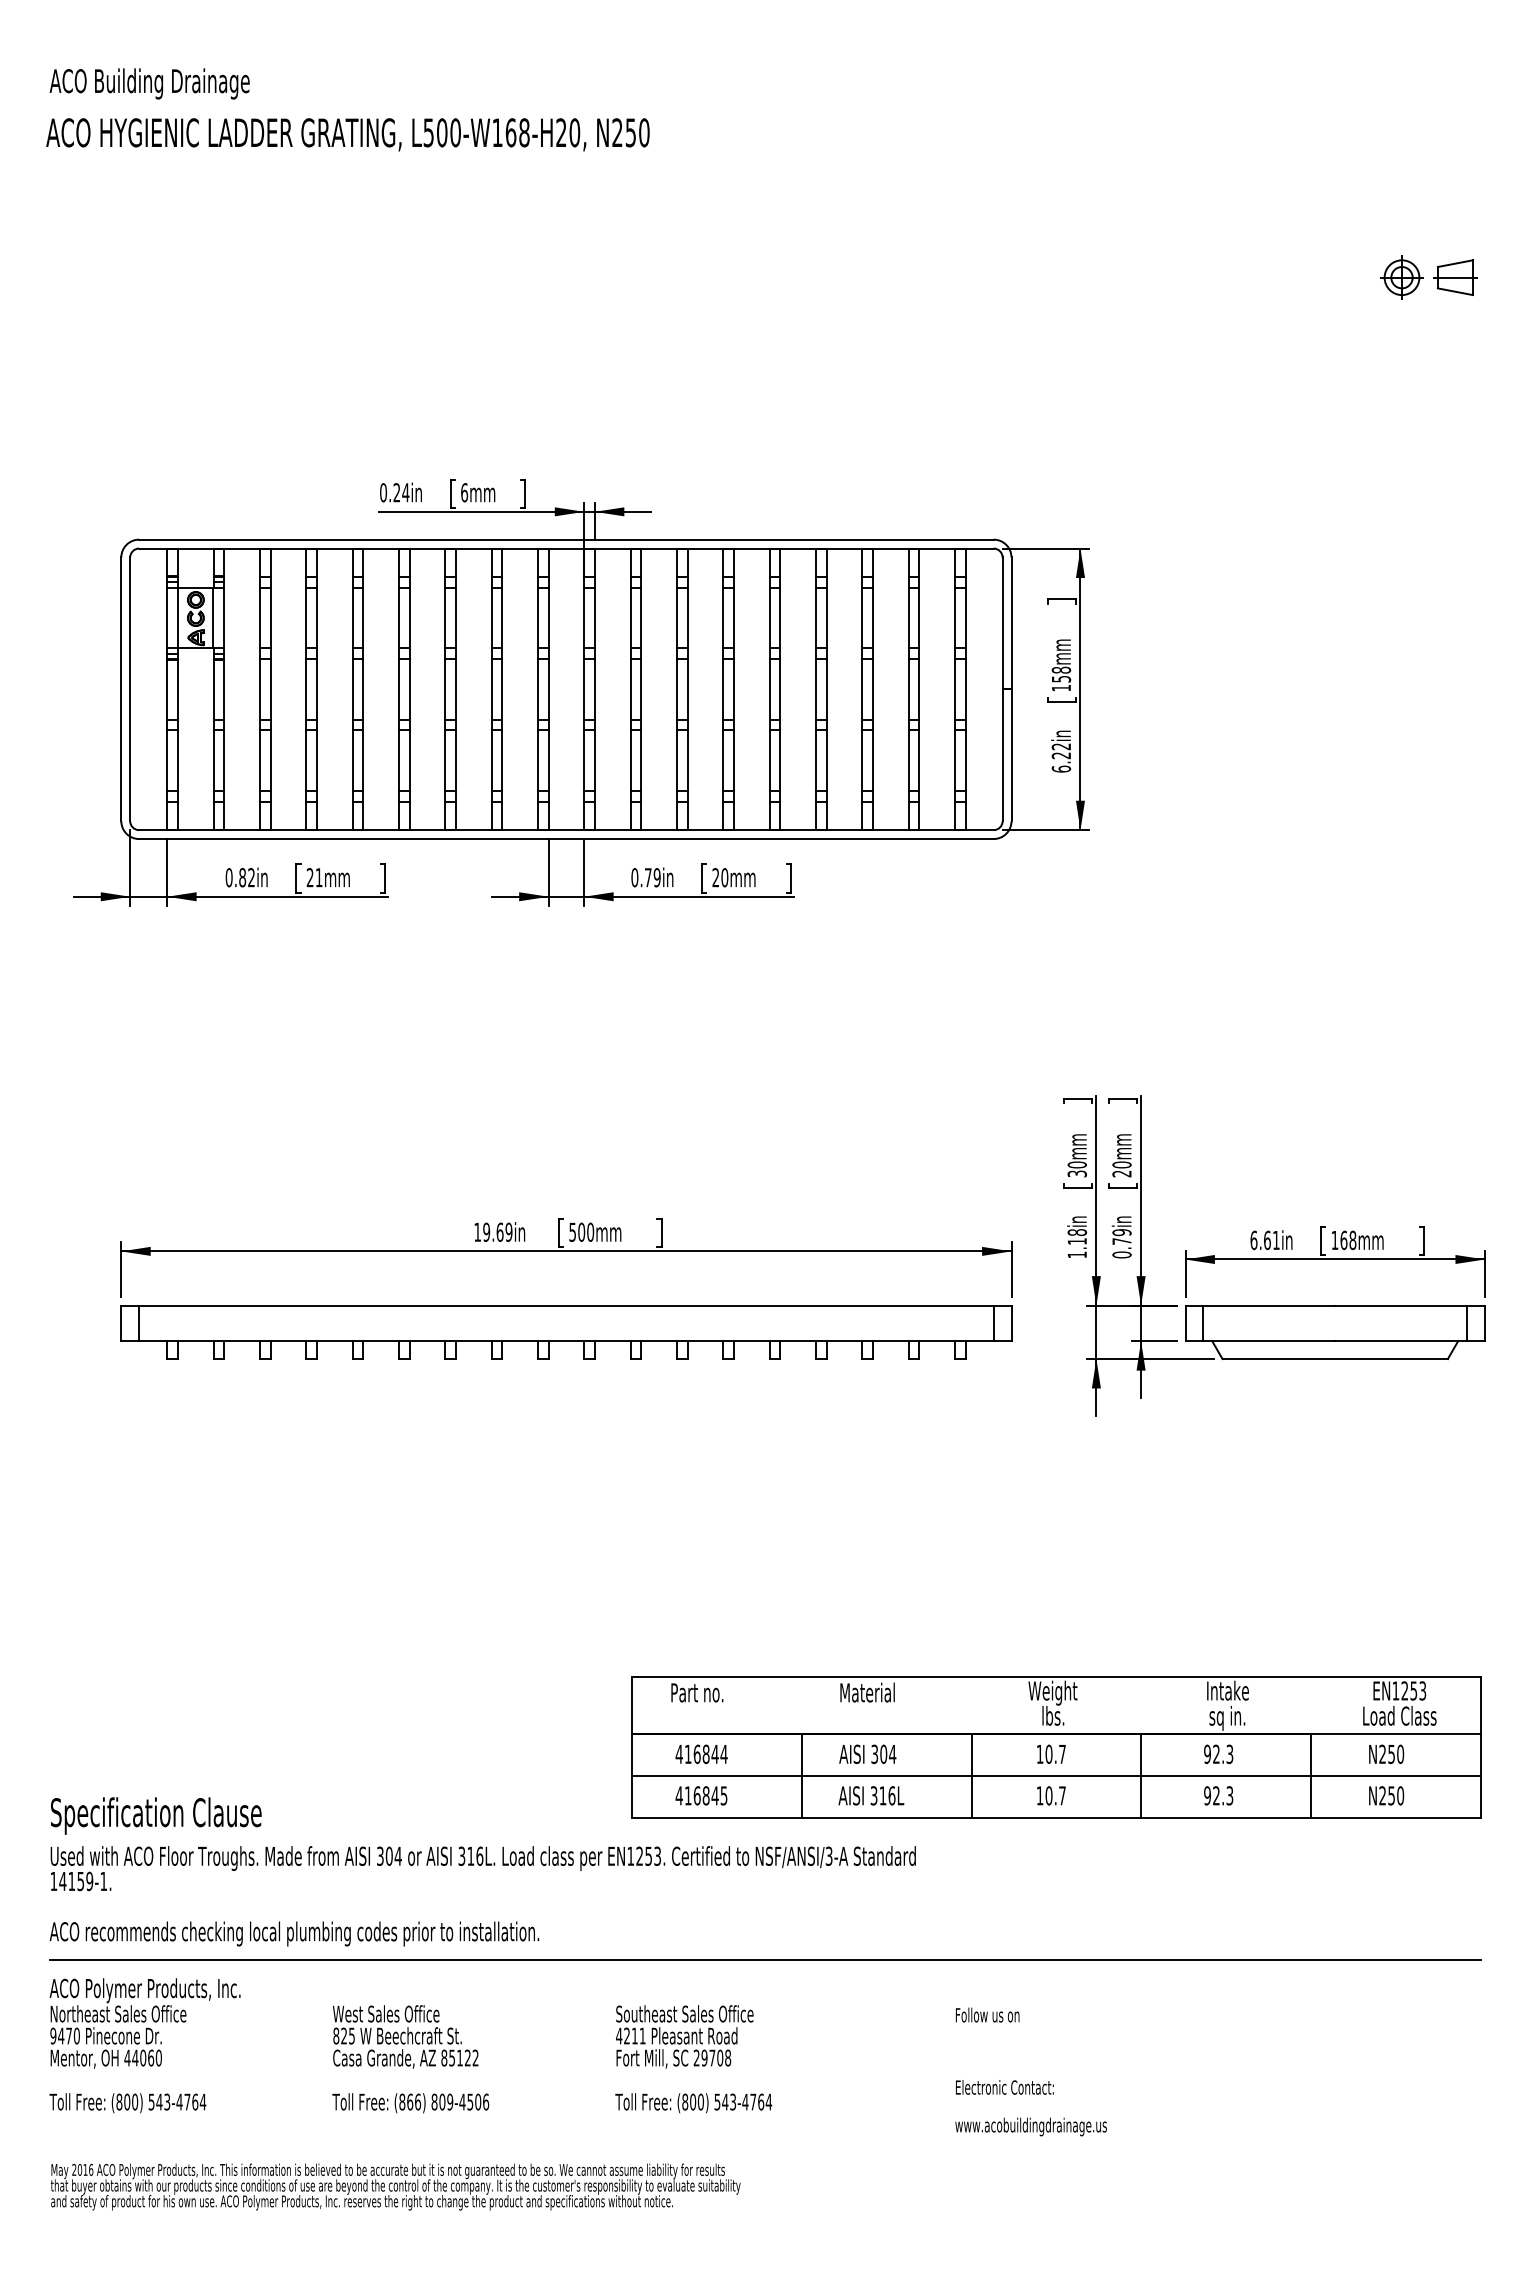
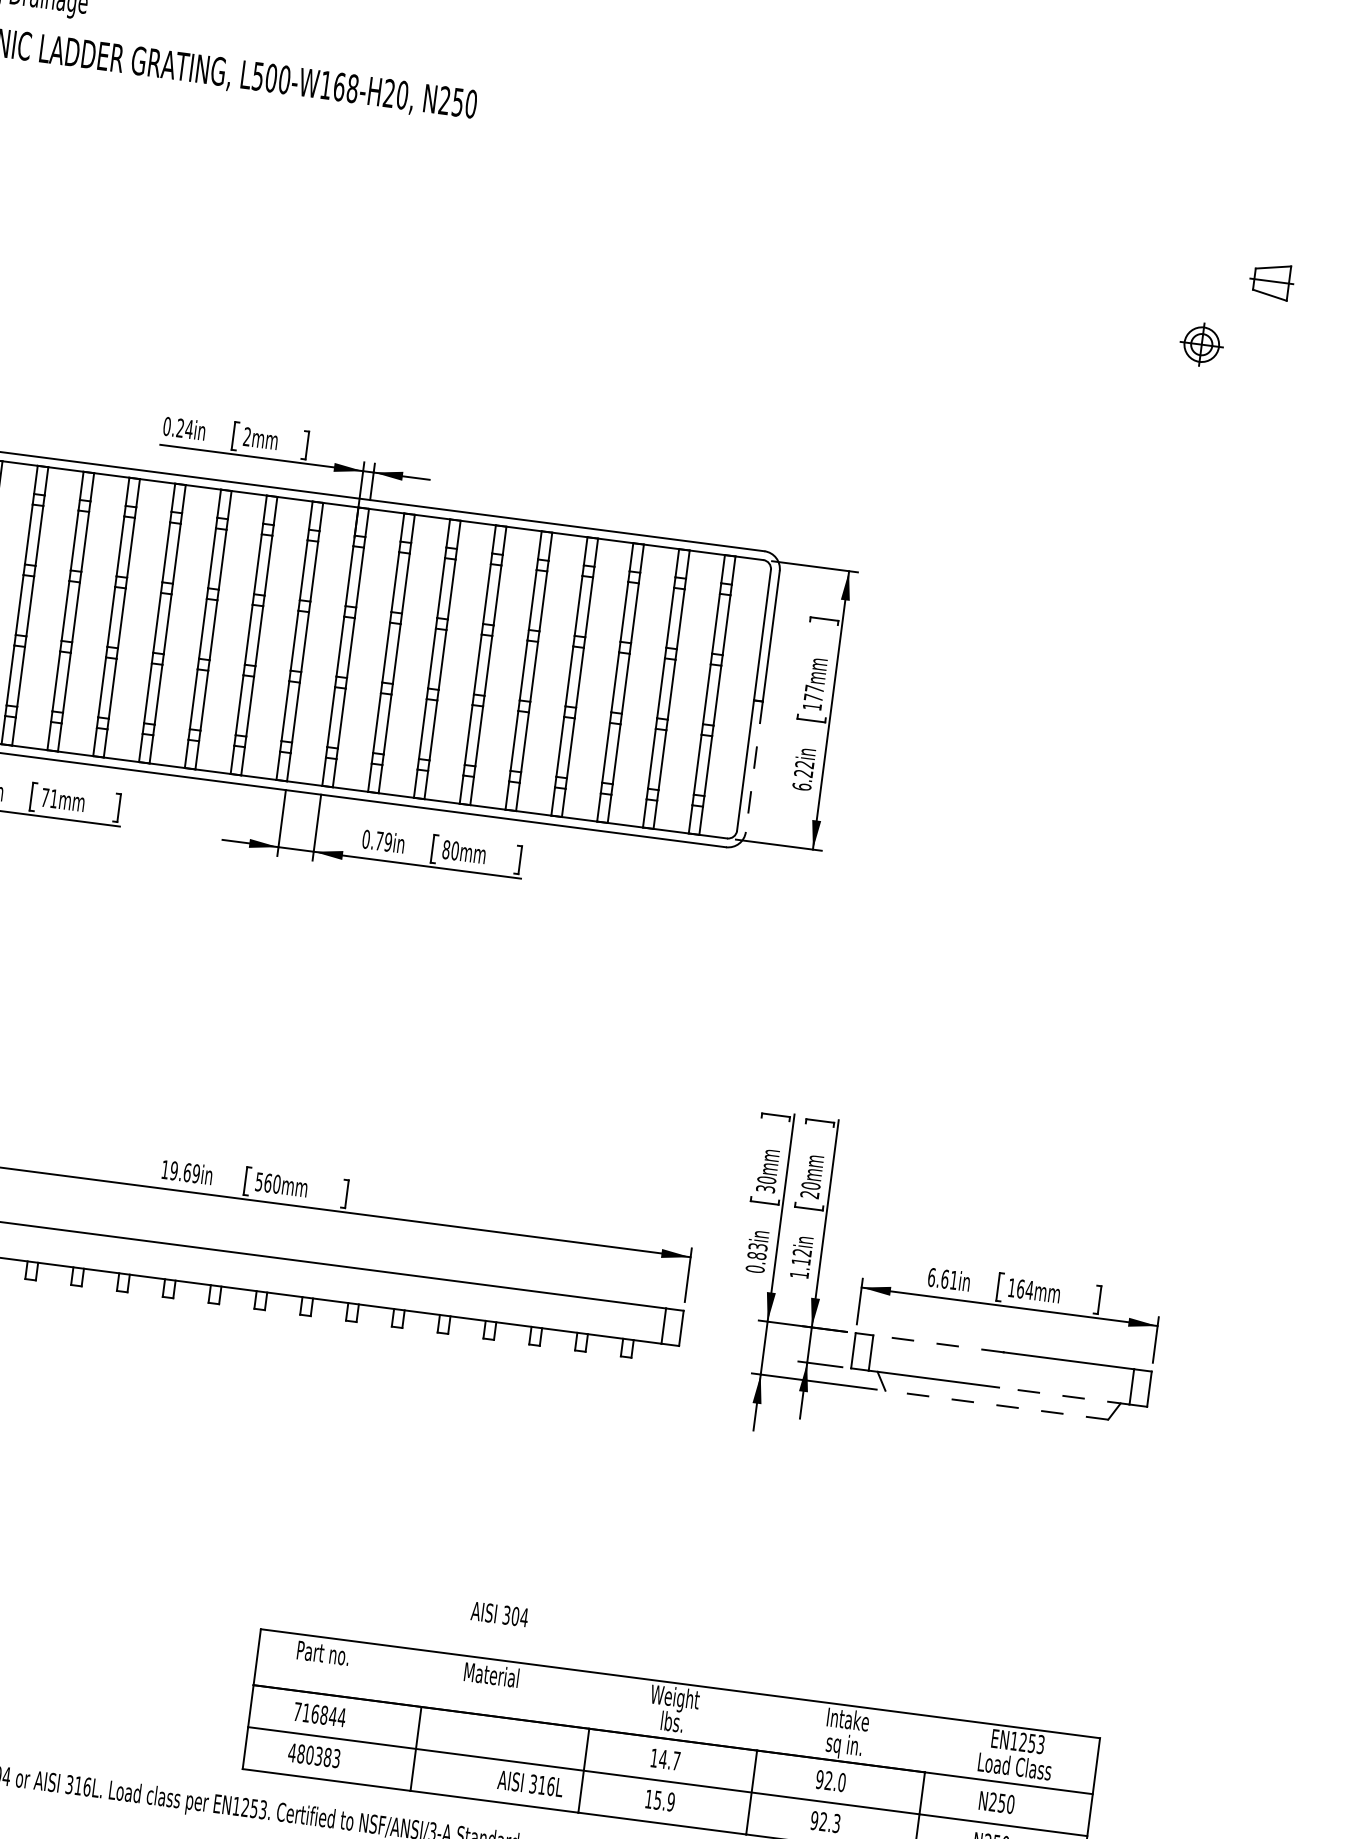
part: (1455, 277) -> (1271, 281), moved
text: (464, 492) -> (247, 436), 6mm -> 2mm
text: (1061, 674) -> (814, 693), 158mm -> 177mm
line: (1011, 755) -> (754, 766), solid -> dashed
text: (309, 877) -> (44, 797), 21mm -> 71mm
text: (715, 877) -> (446, 849), 20mm -> 80mm
text: (581, 1231) -> (268, 1182), 500mm -> 560mm
text: (1352, 1240) -> (1029, 1290), 168mm -> 164mm
text: (1076, 1243) -> (755, 1257), 1.18in -> 0.83in
text: (1121, 1243) -> (800, 1263), 0.79in -> 1.12in
line: (1269, 1305) -> (938, 1343), solid -> dashed
line: (1401, 1341) -> (1064, 1396), solid -> dashed
line: (1335, 1359) -> (997, 1405), solid -> dashed
text: (867, 1753) -> (499, 1613), moved
text: (1048, 1753) -> (662, 1758), 10.7 -> 14.7
text: (1229, 1753) -> (841, 1781), 92.3 -> 92.0
text: (678, 1754) -> (296, 1711), 416844 -> 716844
text: (705, 1795) -> (318, 1755), 416845 -> 480383
text: (871, 1795) -> (530, 1783), moved
text: (1055, 1795) -> (664, 1800), 10.7 -> 15.9

